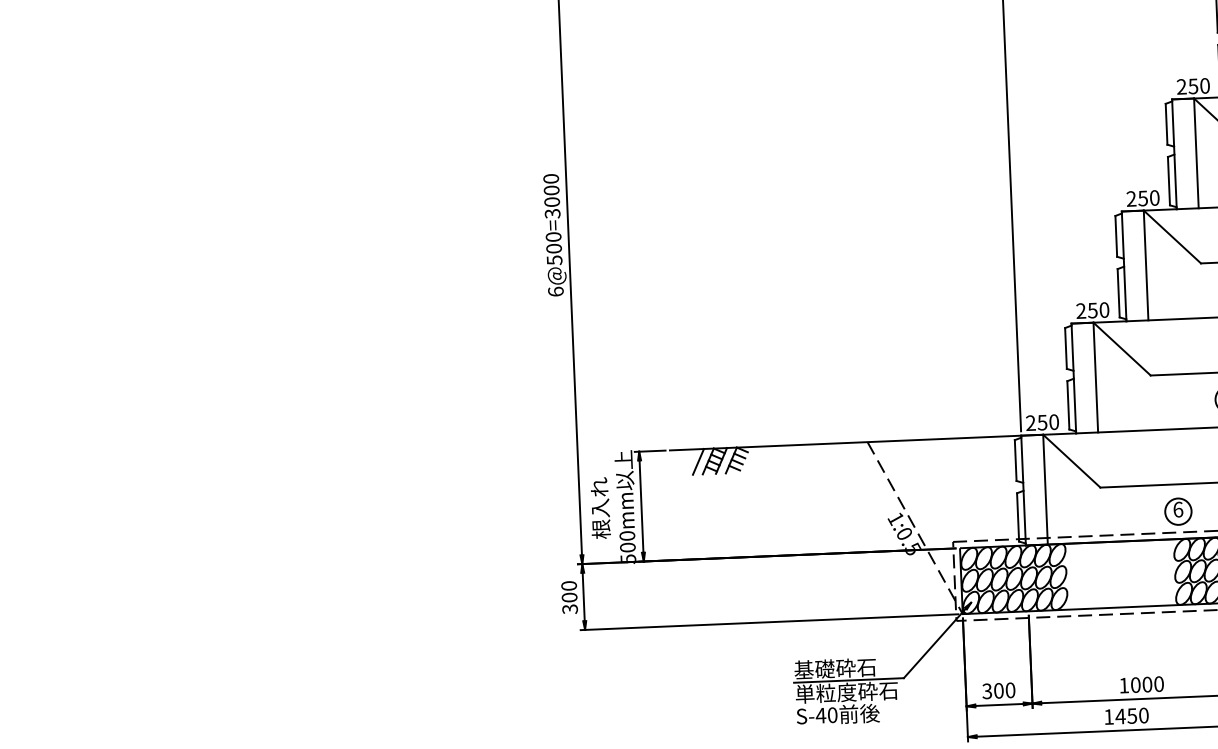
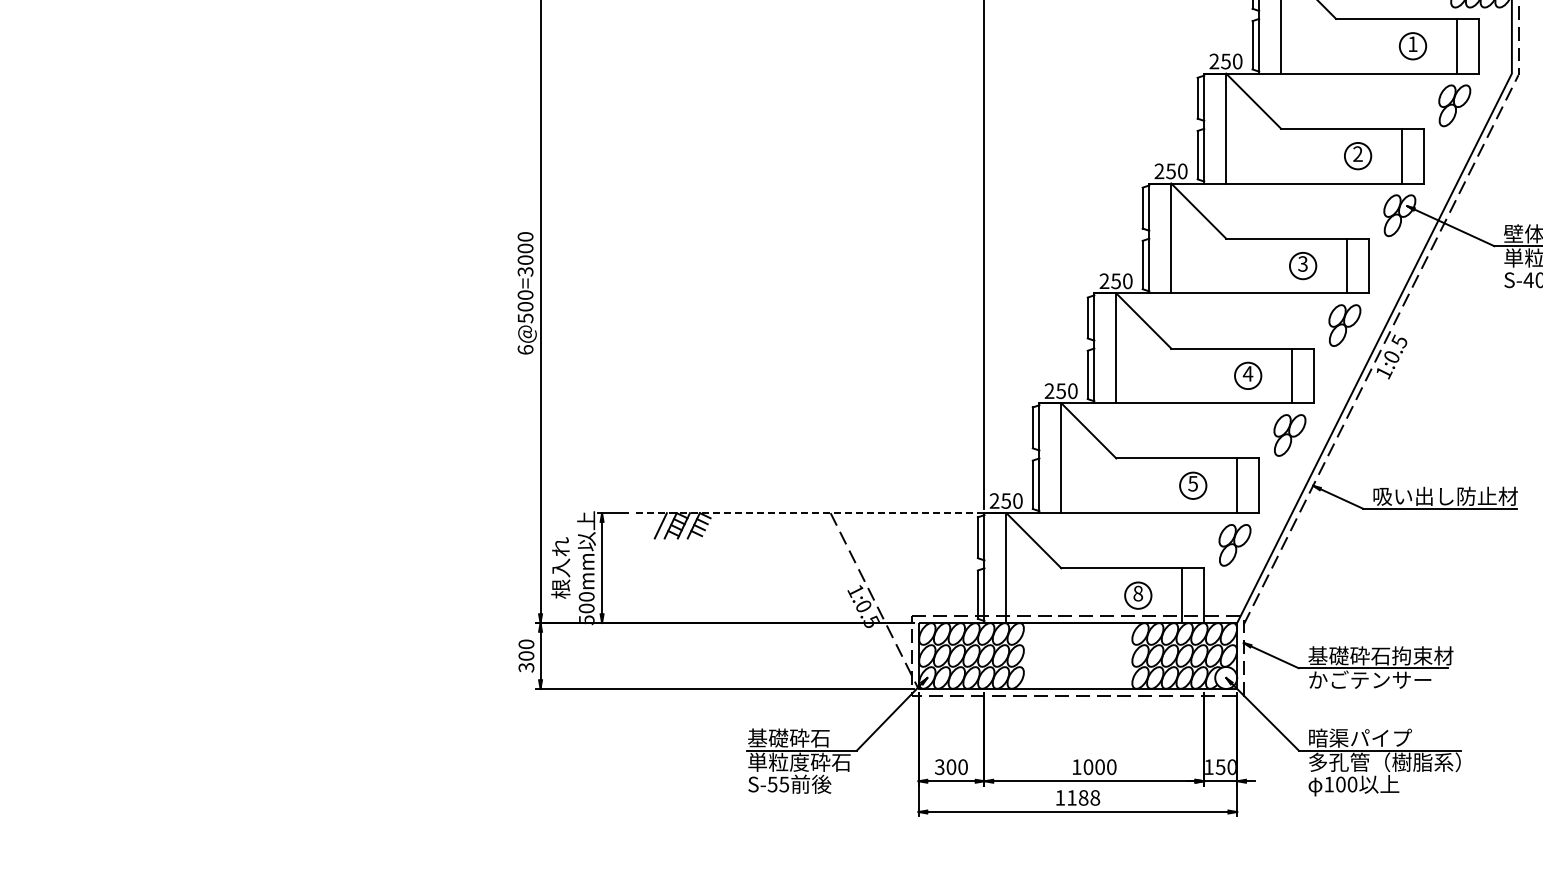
line: (845, 443) -> (808, 513), solid -> dashed
text: (1178, 509) -> (1138, 593), 6 -> 8
text: (826, 715) -> (778, 784), S-40 -> S-55
text: (1132, 715) -> (1083, 797), 1450 -> 1188

